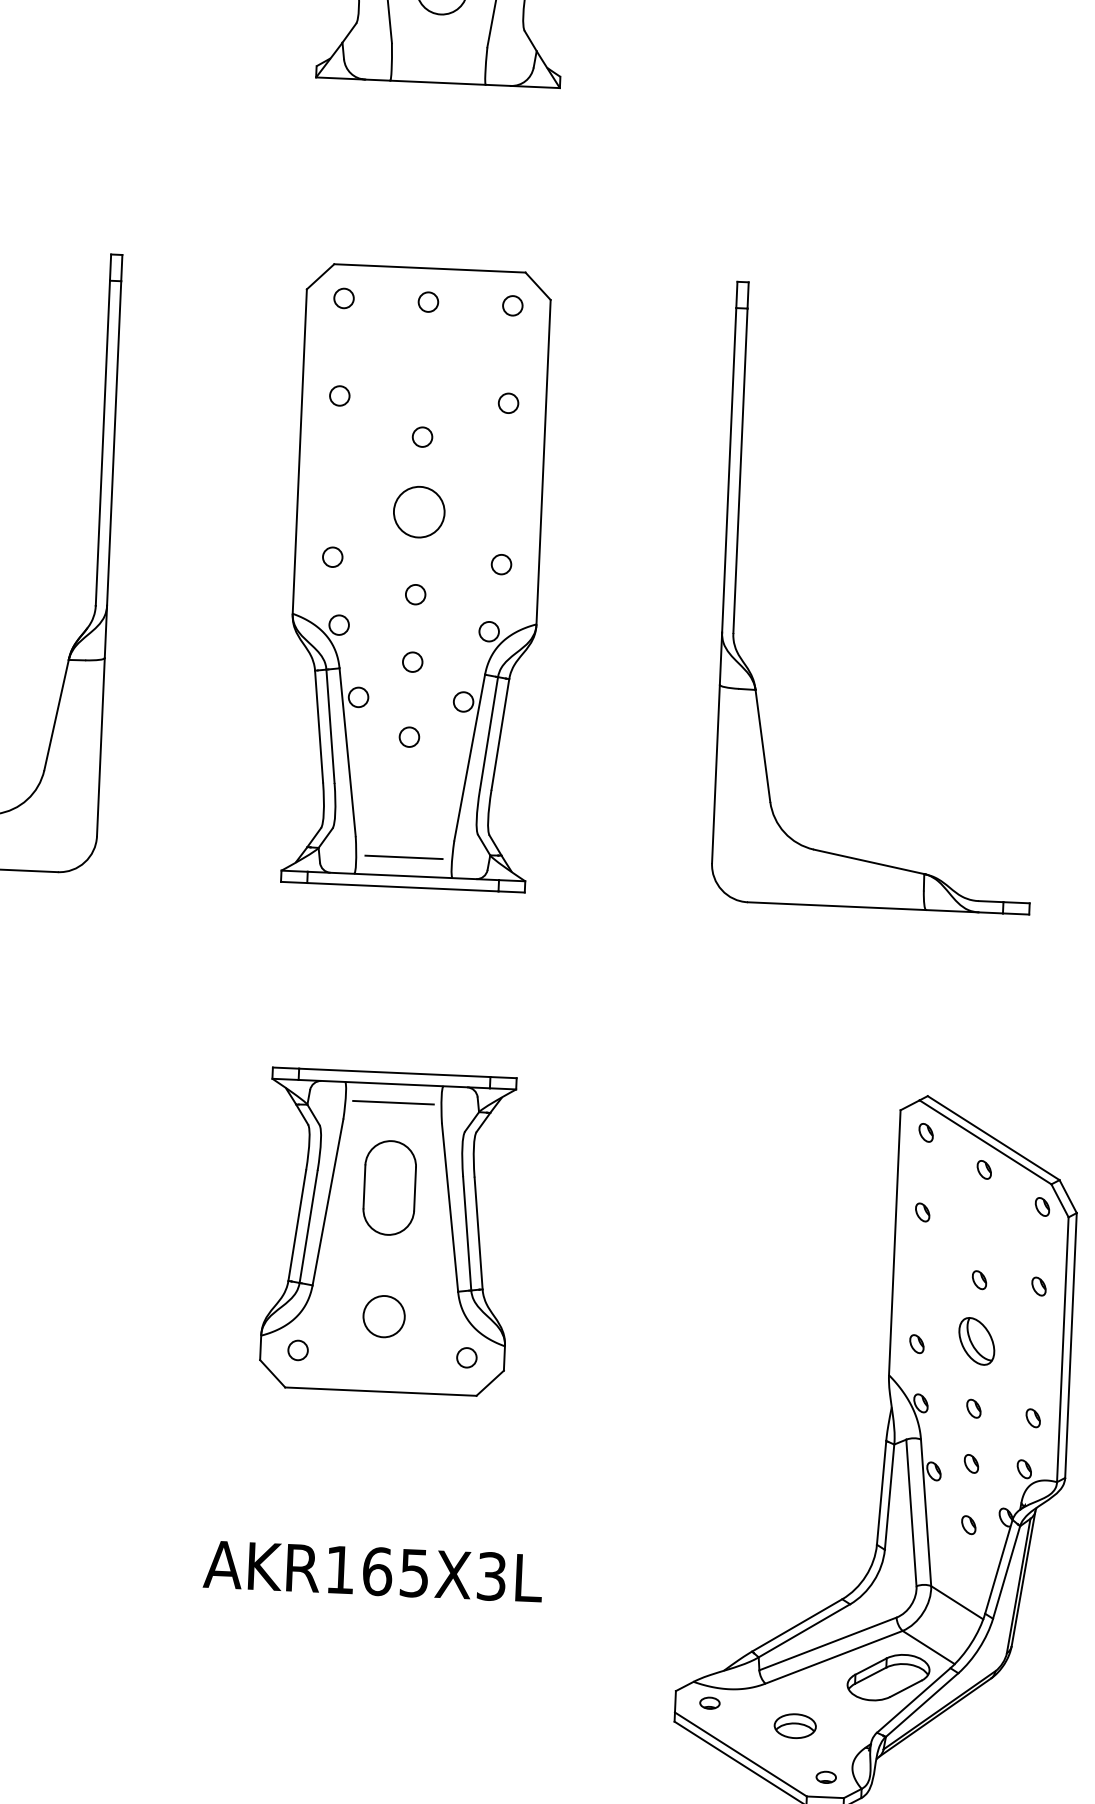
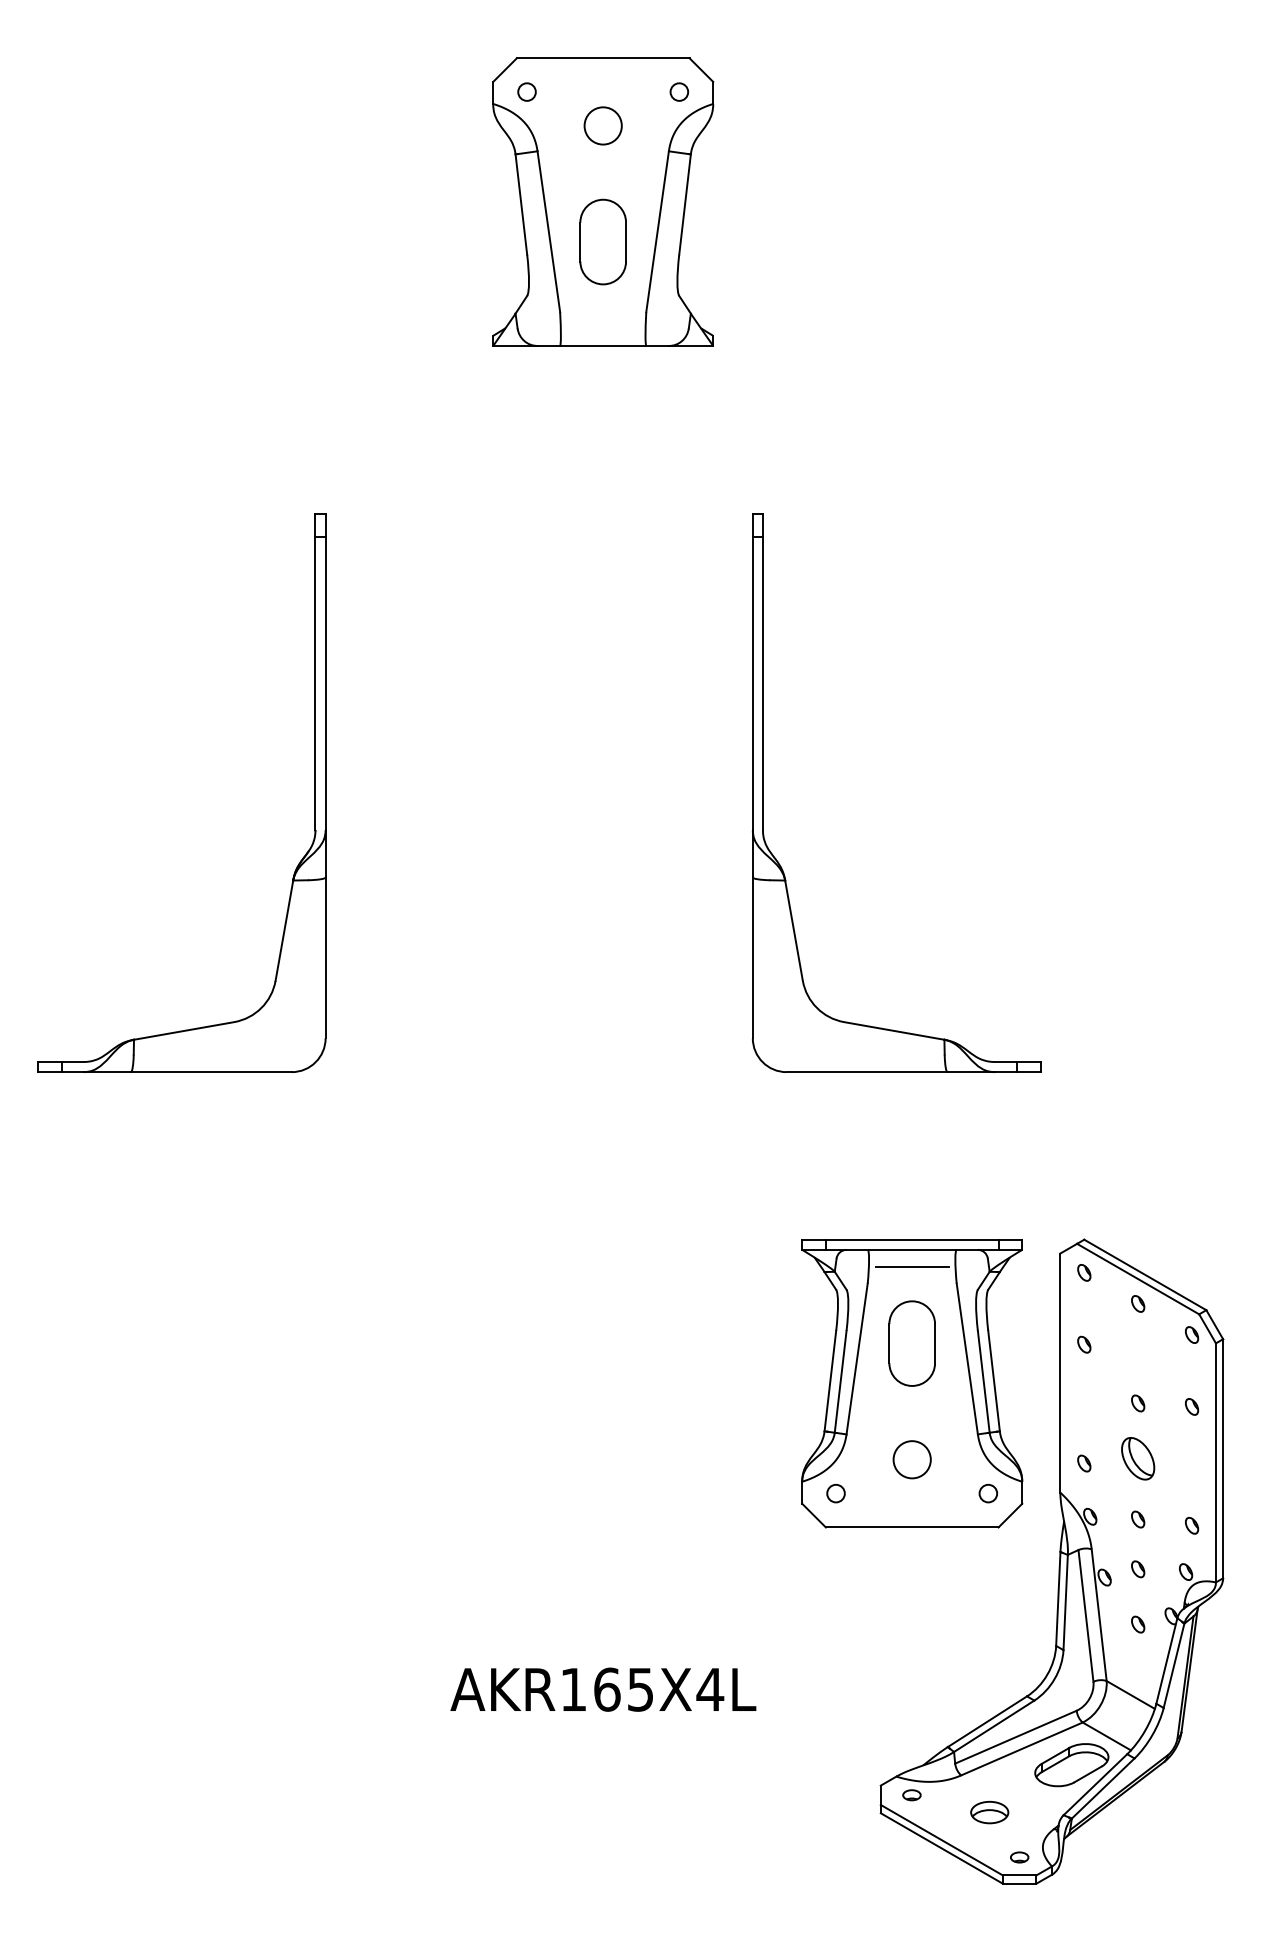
part: (416, 577) -> (603, 792), removed
part: (735, 591) -> (763, 792), moved
part: (388, 1232) -> (912, 1383), moved
text: (491, 1576) -> (710, 1689), AKR165X3L -> AKR165X4L

